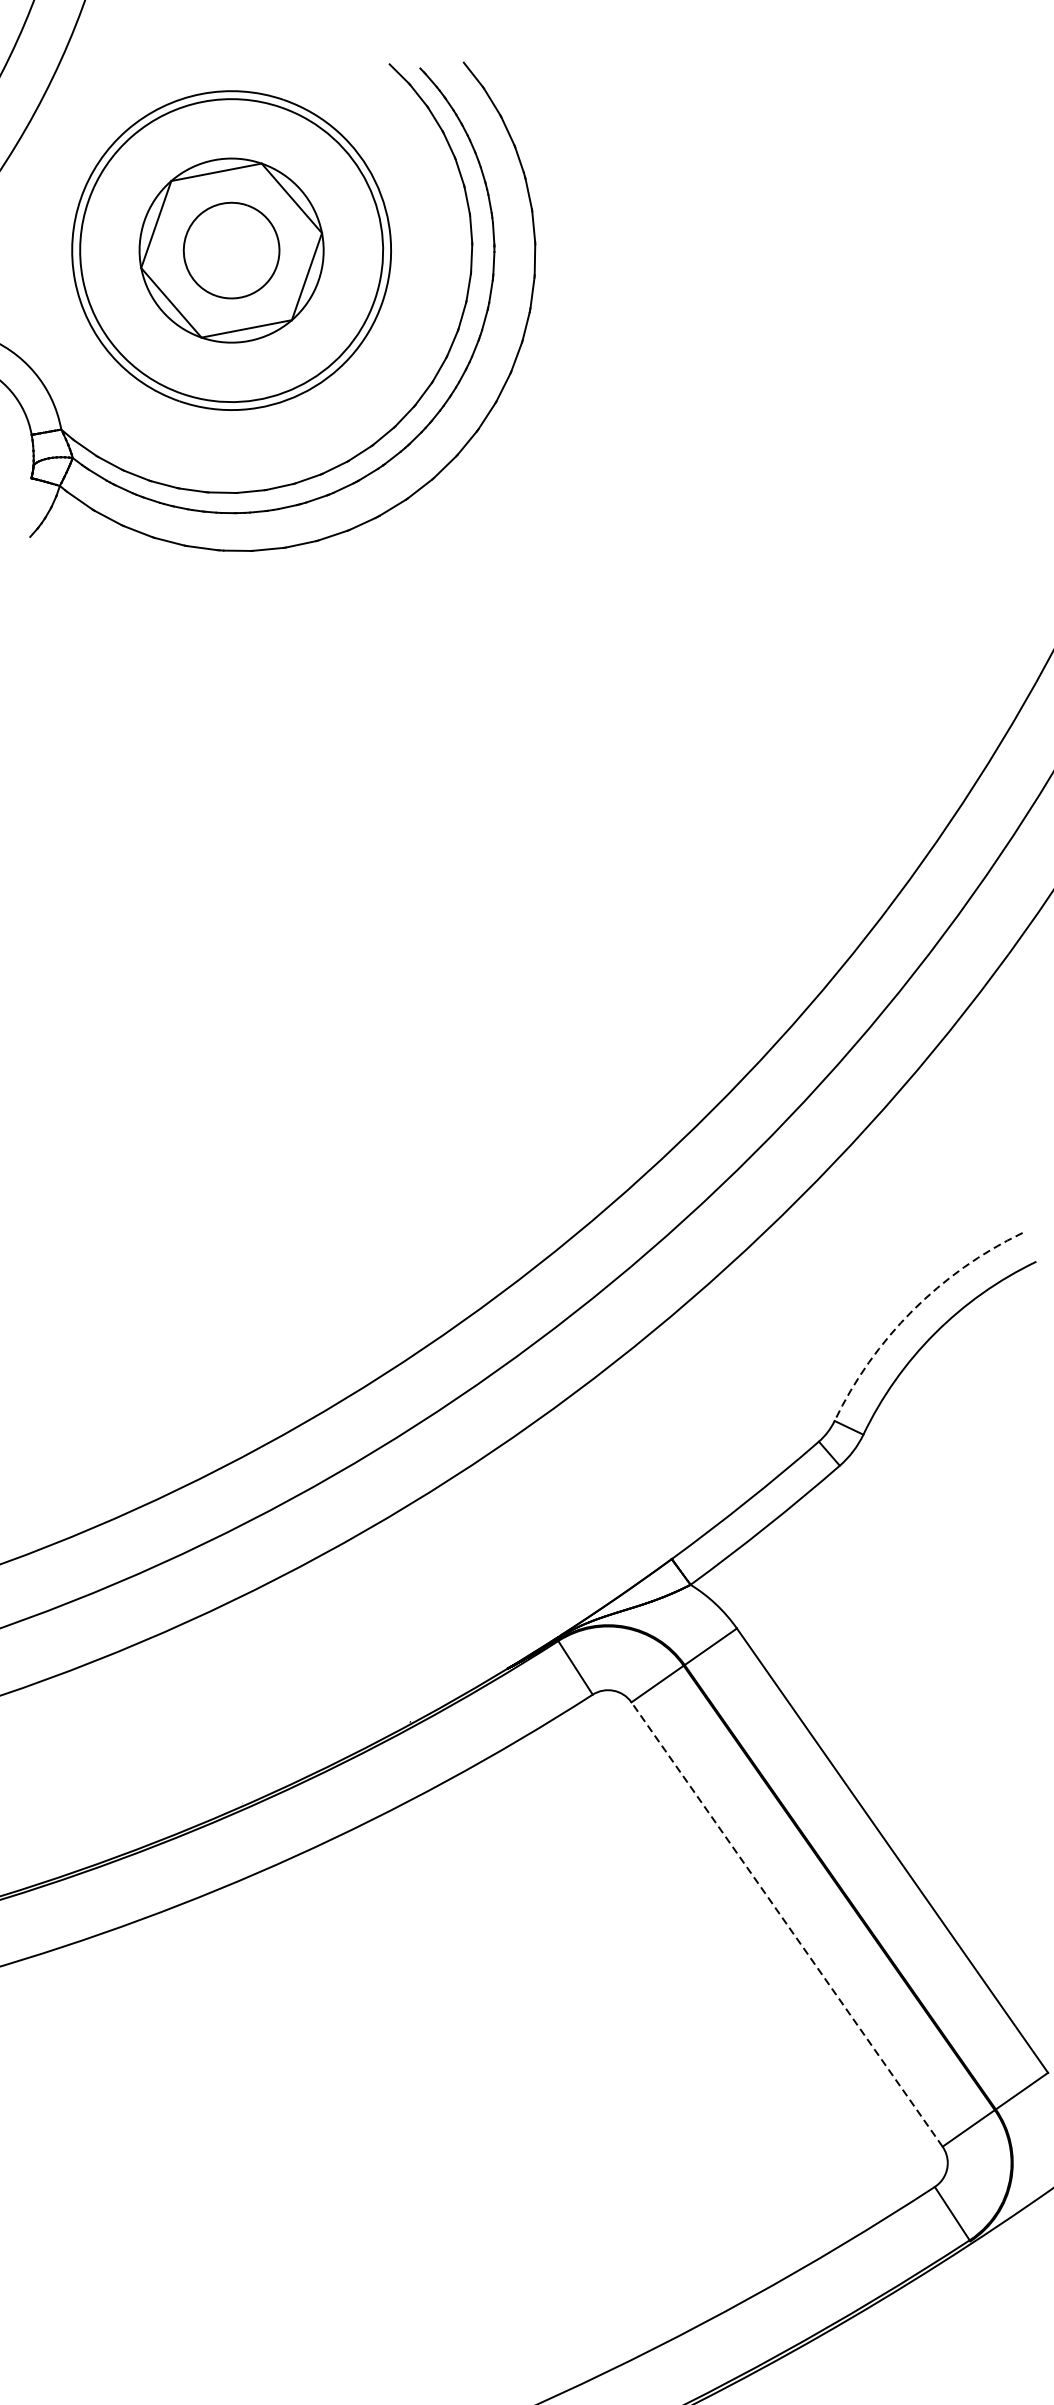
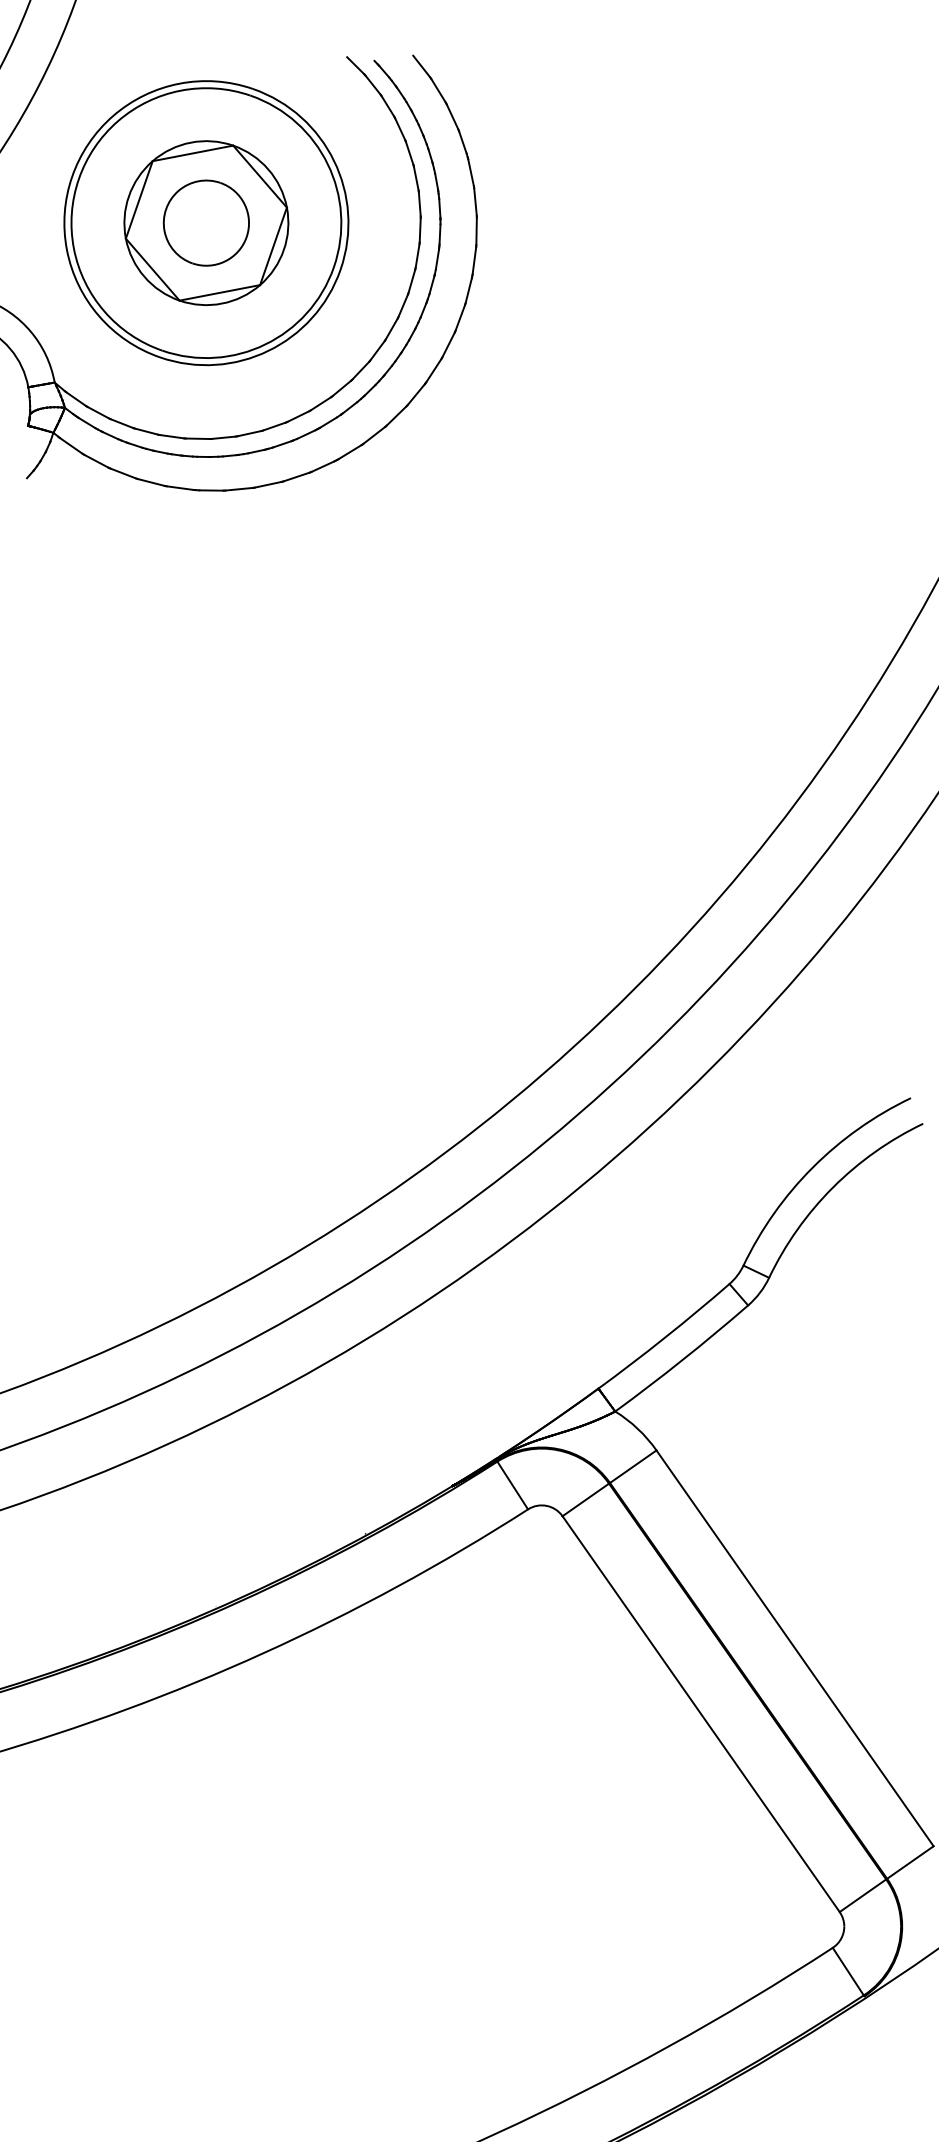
arc: (912, 1310) -> (812, 1167), dashed -> solid
line: (787, 1924) -> (701, 1714), dashed -> solid

